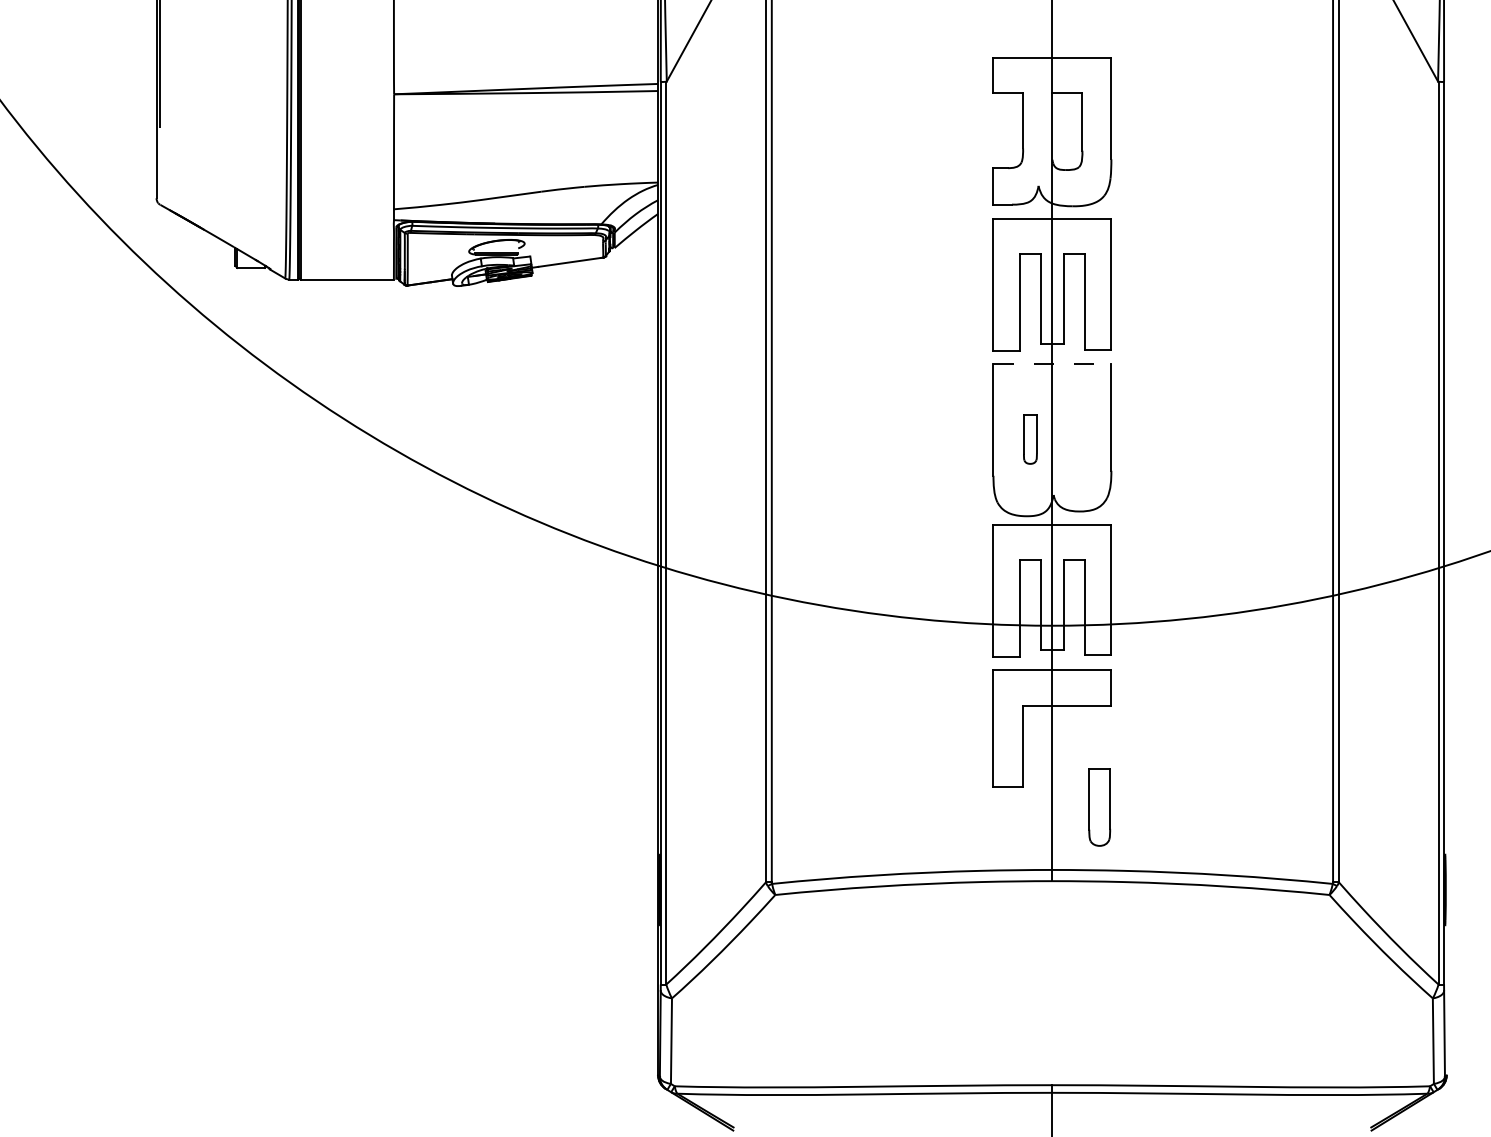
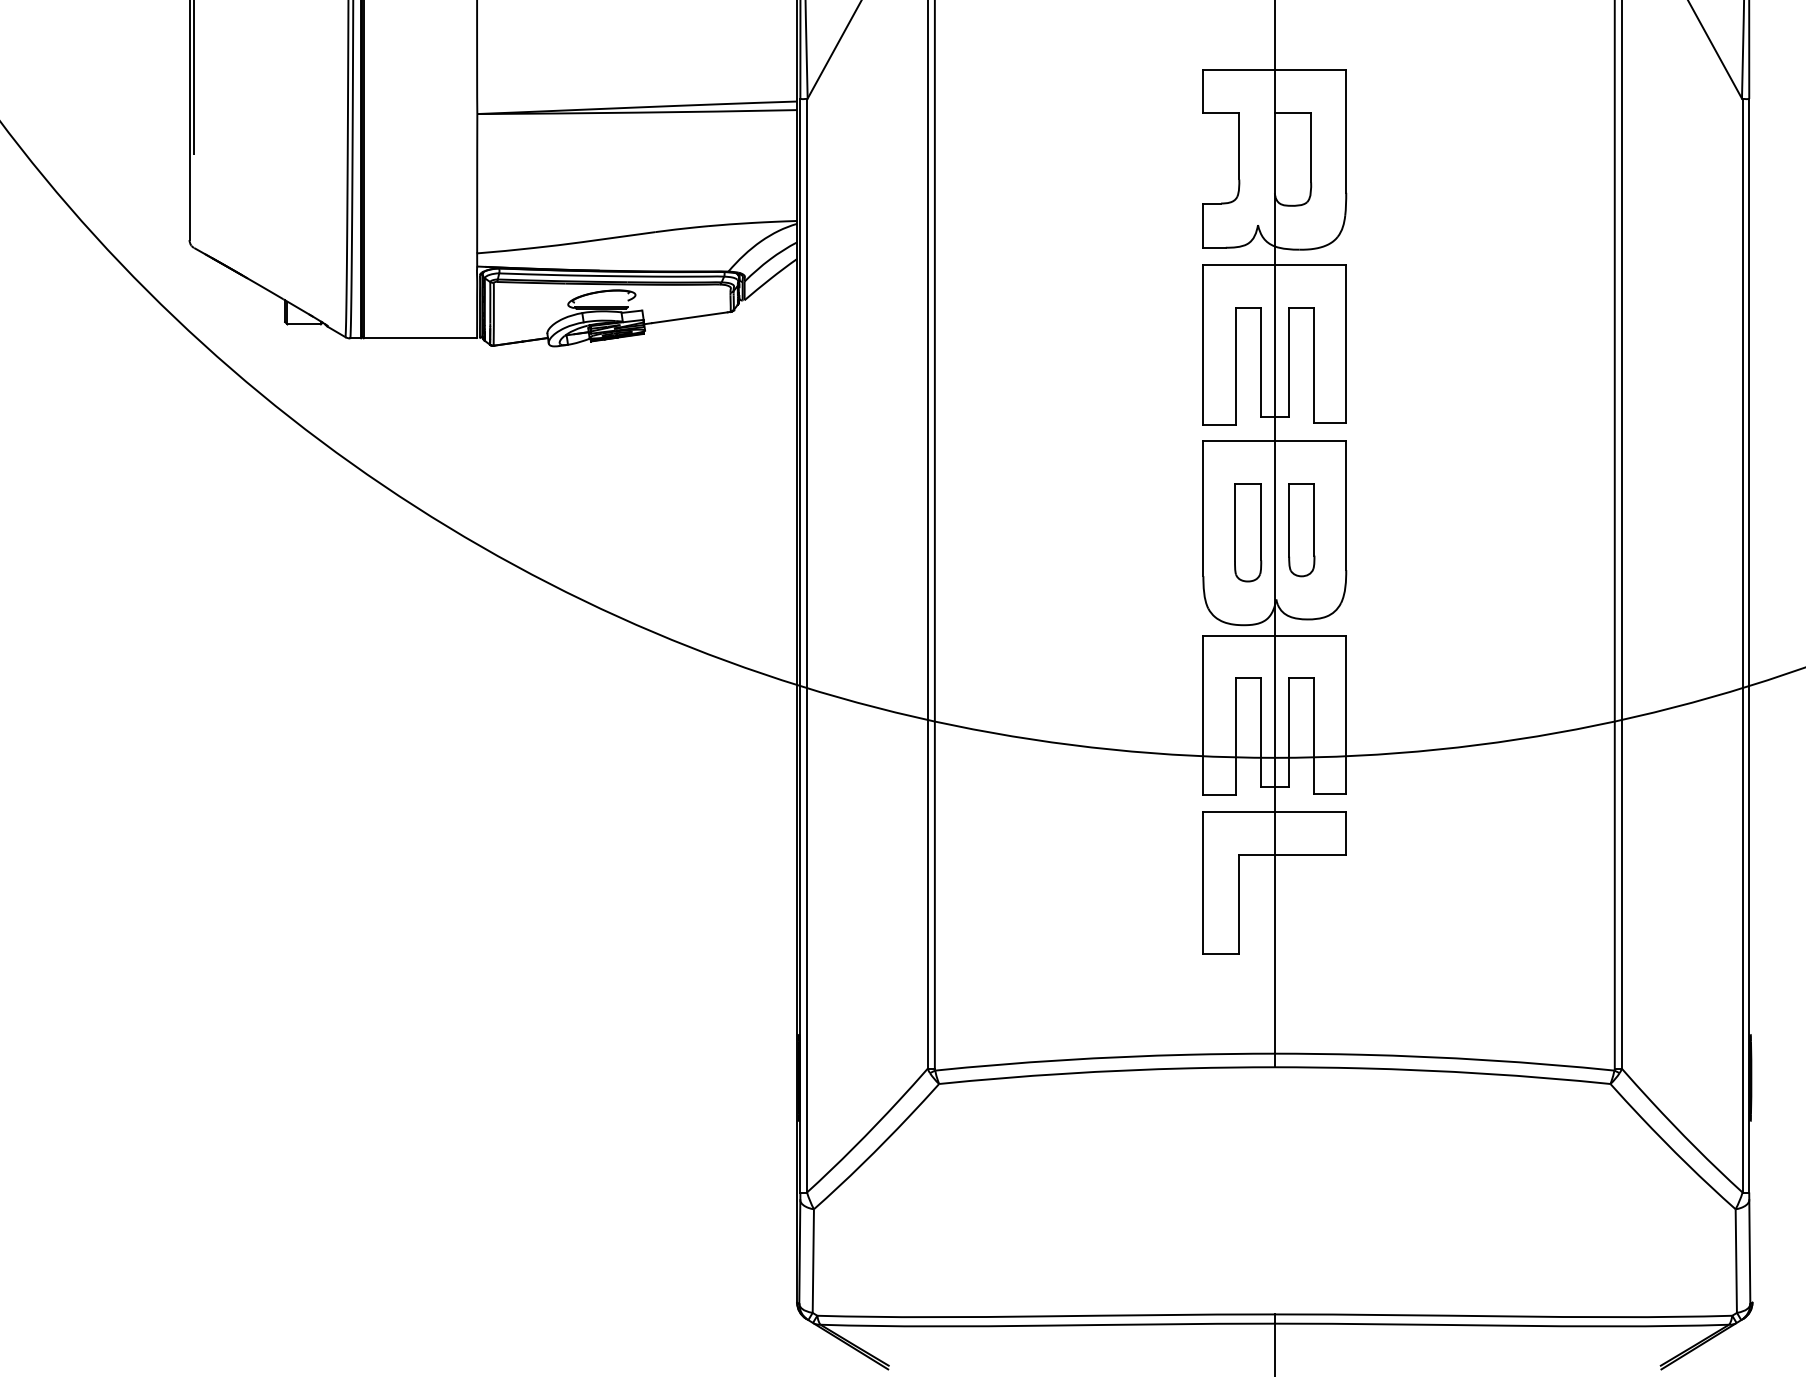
line: (1052, 364) -> (1274, 441), dashed -> solid
part: (1030, 439) -> (1248, 532), size x1.67
part: (1099, 807) -> (1301, 529), moved

